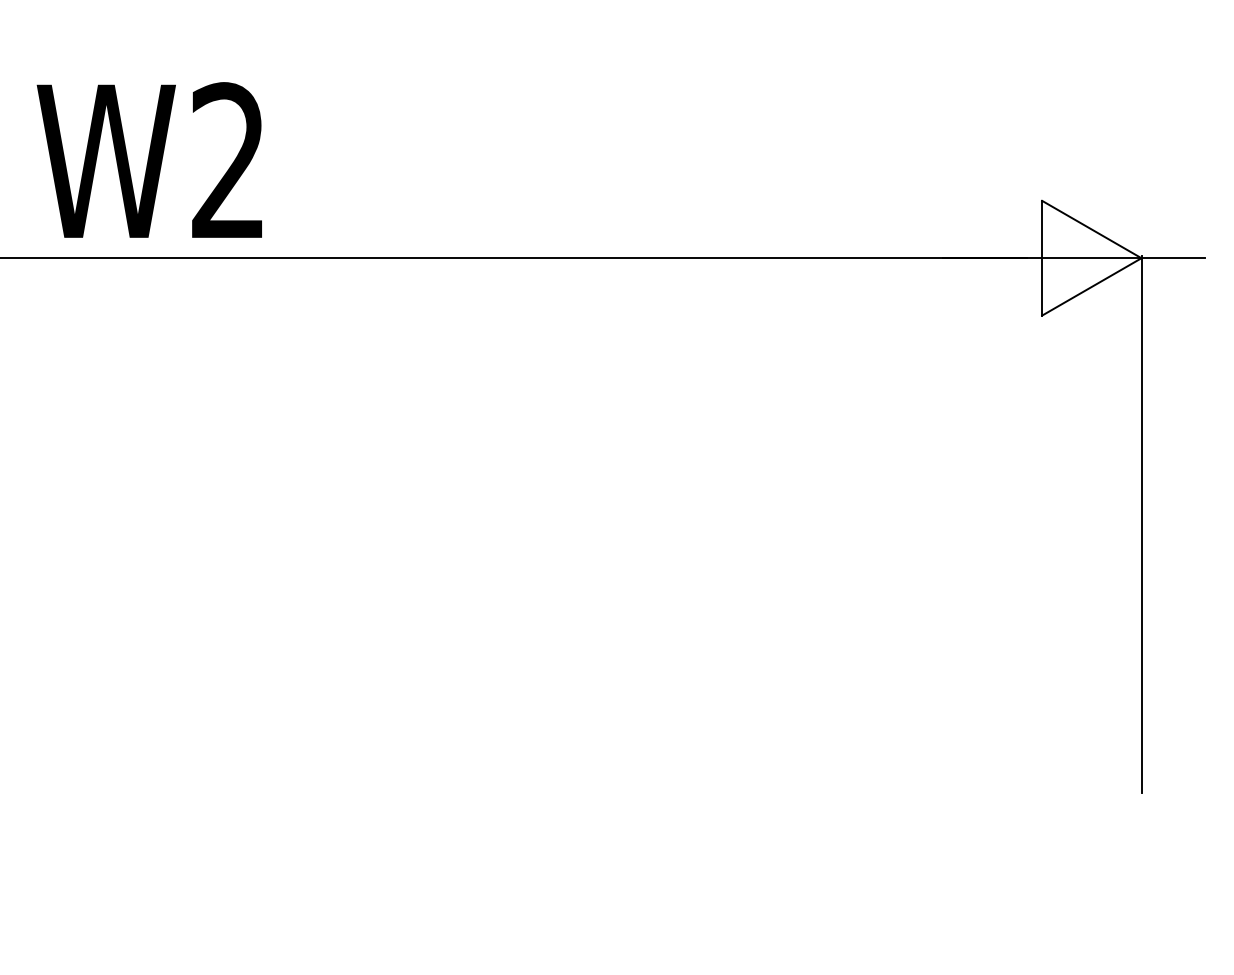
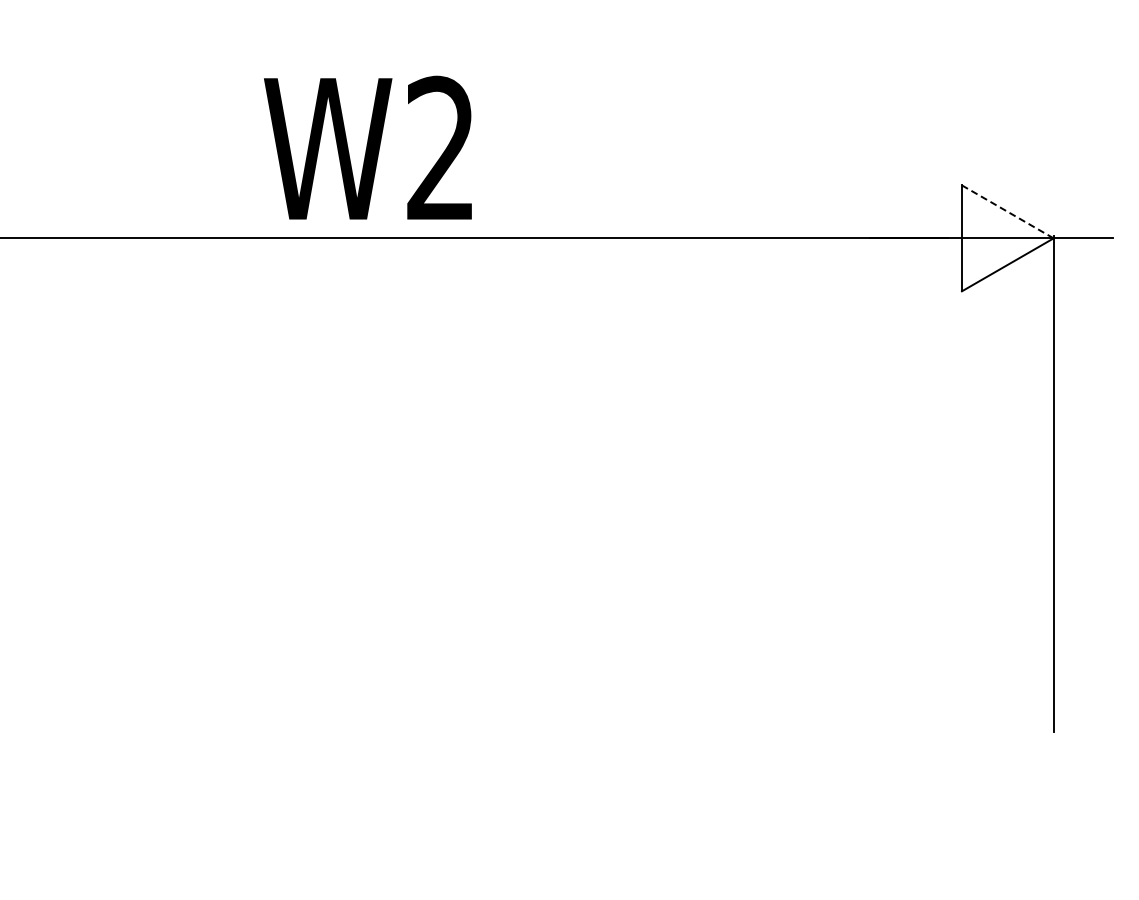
text: (149, 159) -> (367, 147), moved
line: (1091, 229) -> (1007, 211), solid -> dashed

